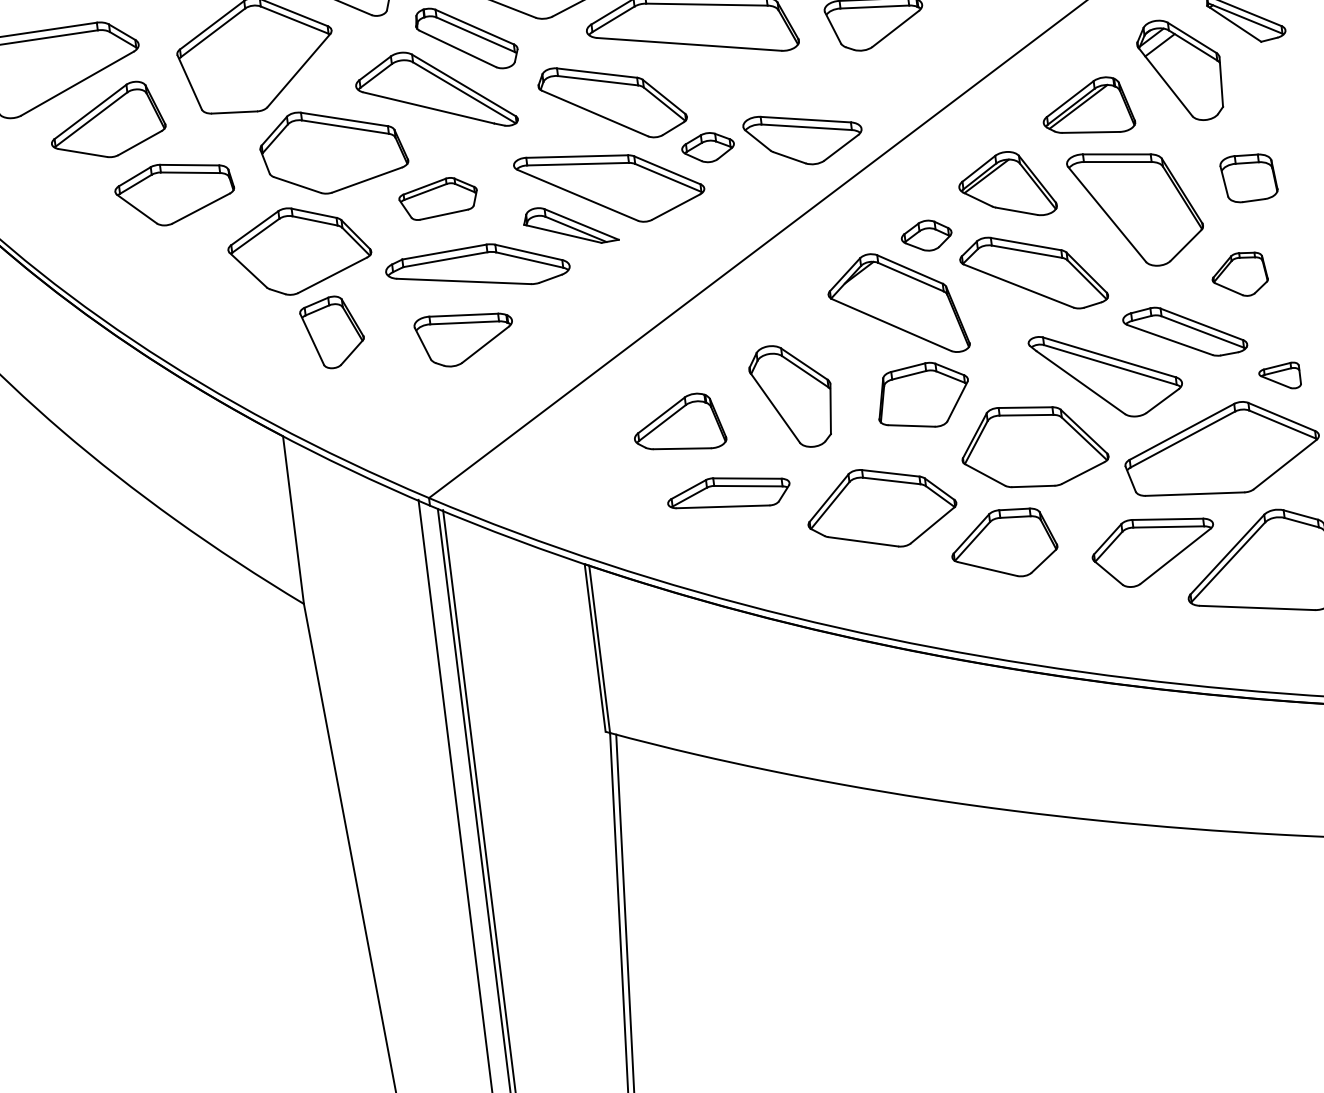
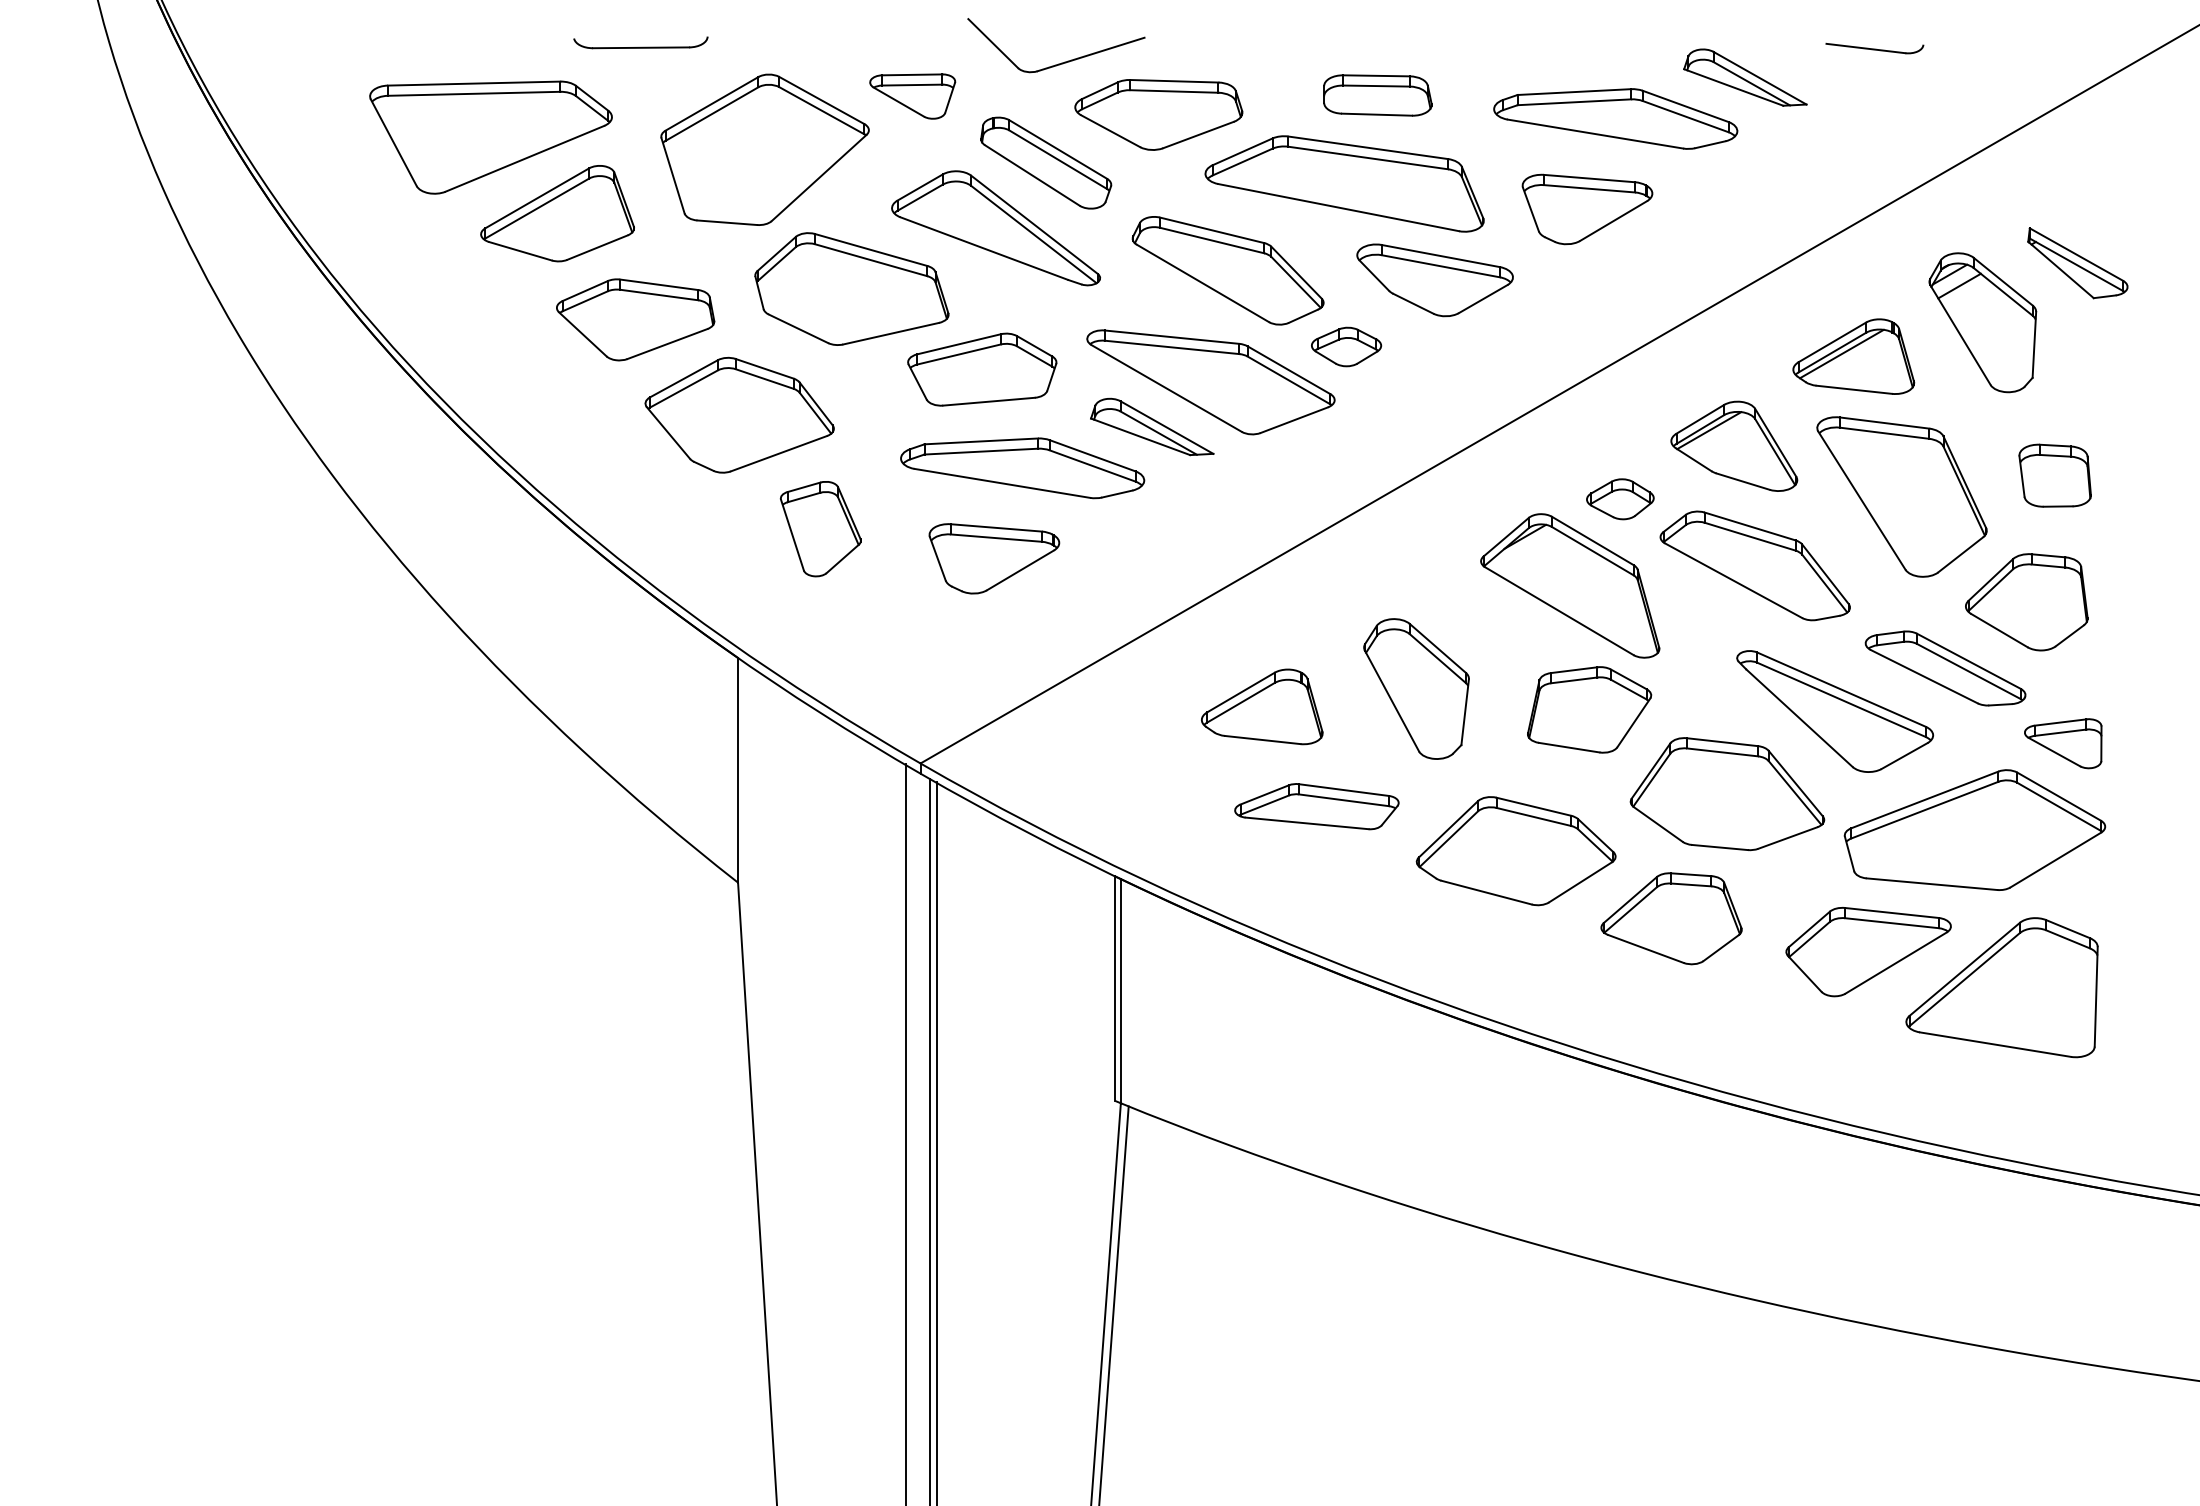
part: (803, 138) -> (1434, 280), moved
part: (438, 198) -> (982, 369), size x1.43
part: (299, 249) -> (739, 414), moved
part: (1239, 275) -> (2026, 602), size x1.67
part: (1280, 376) -> (2063, 743), size x1.43

